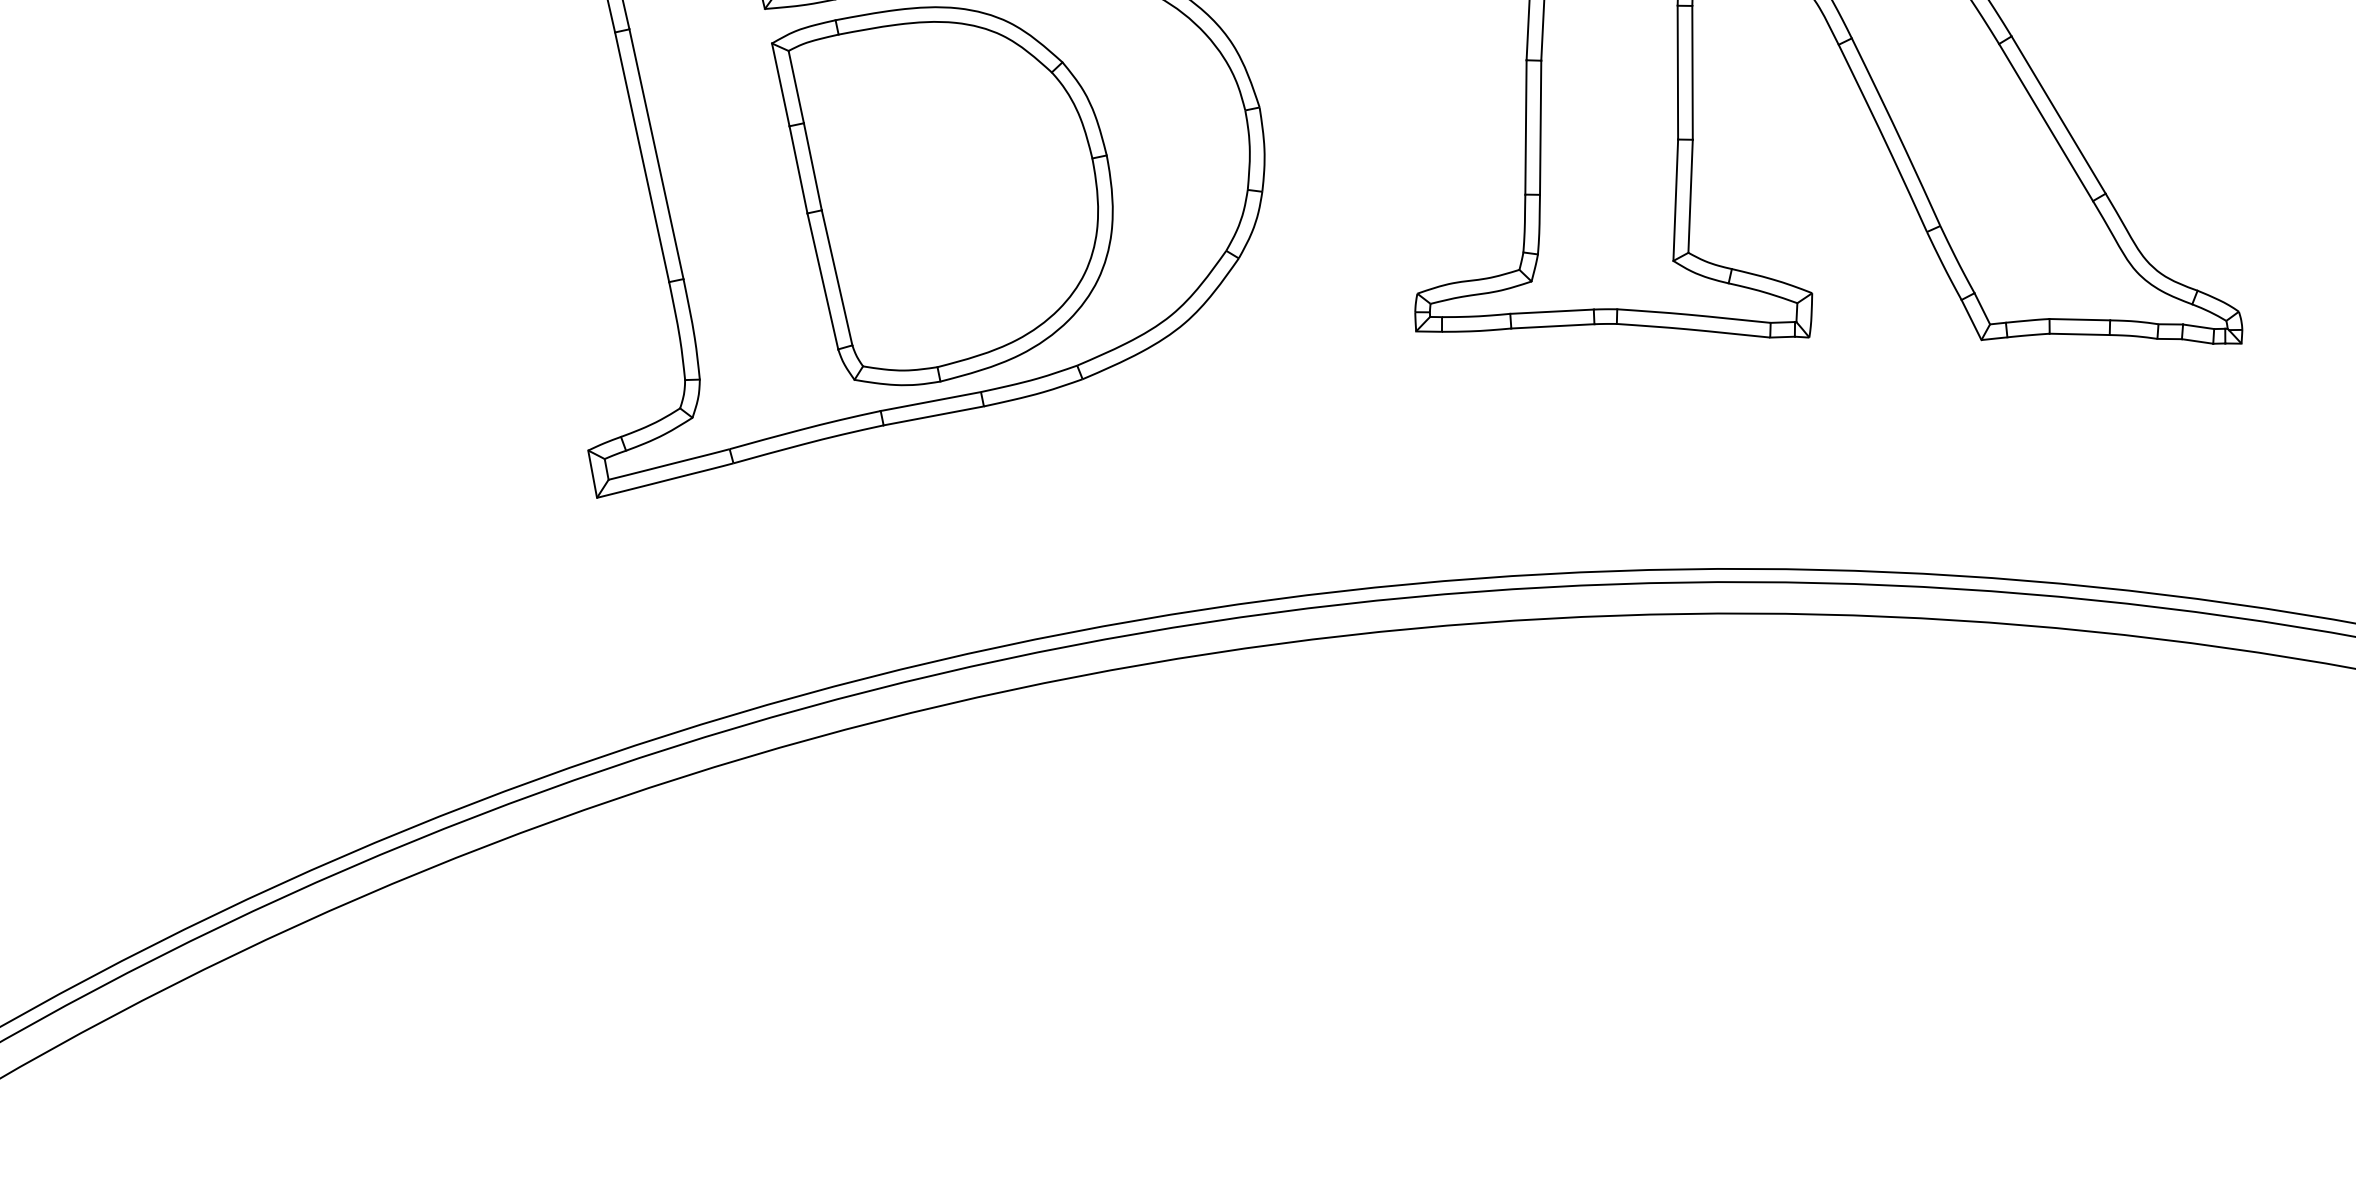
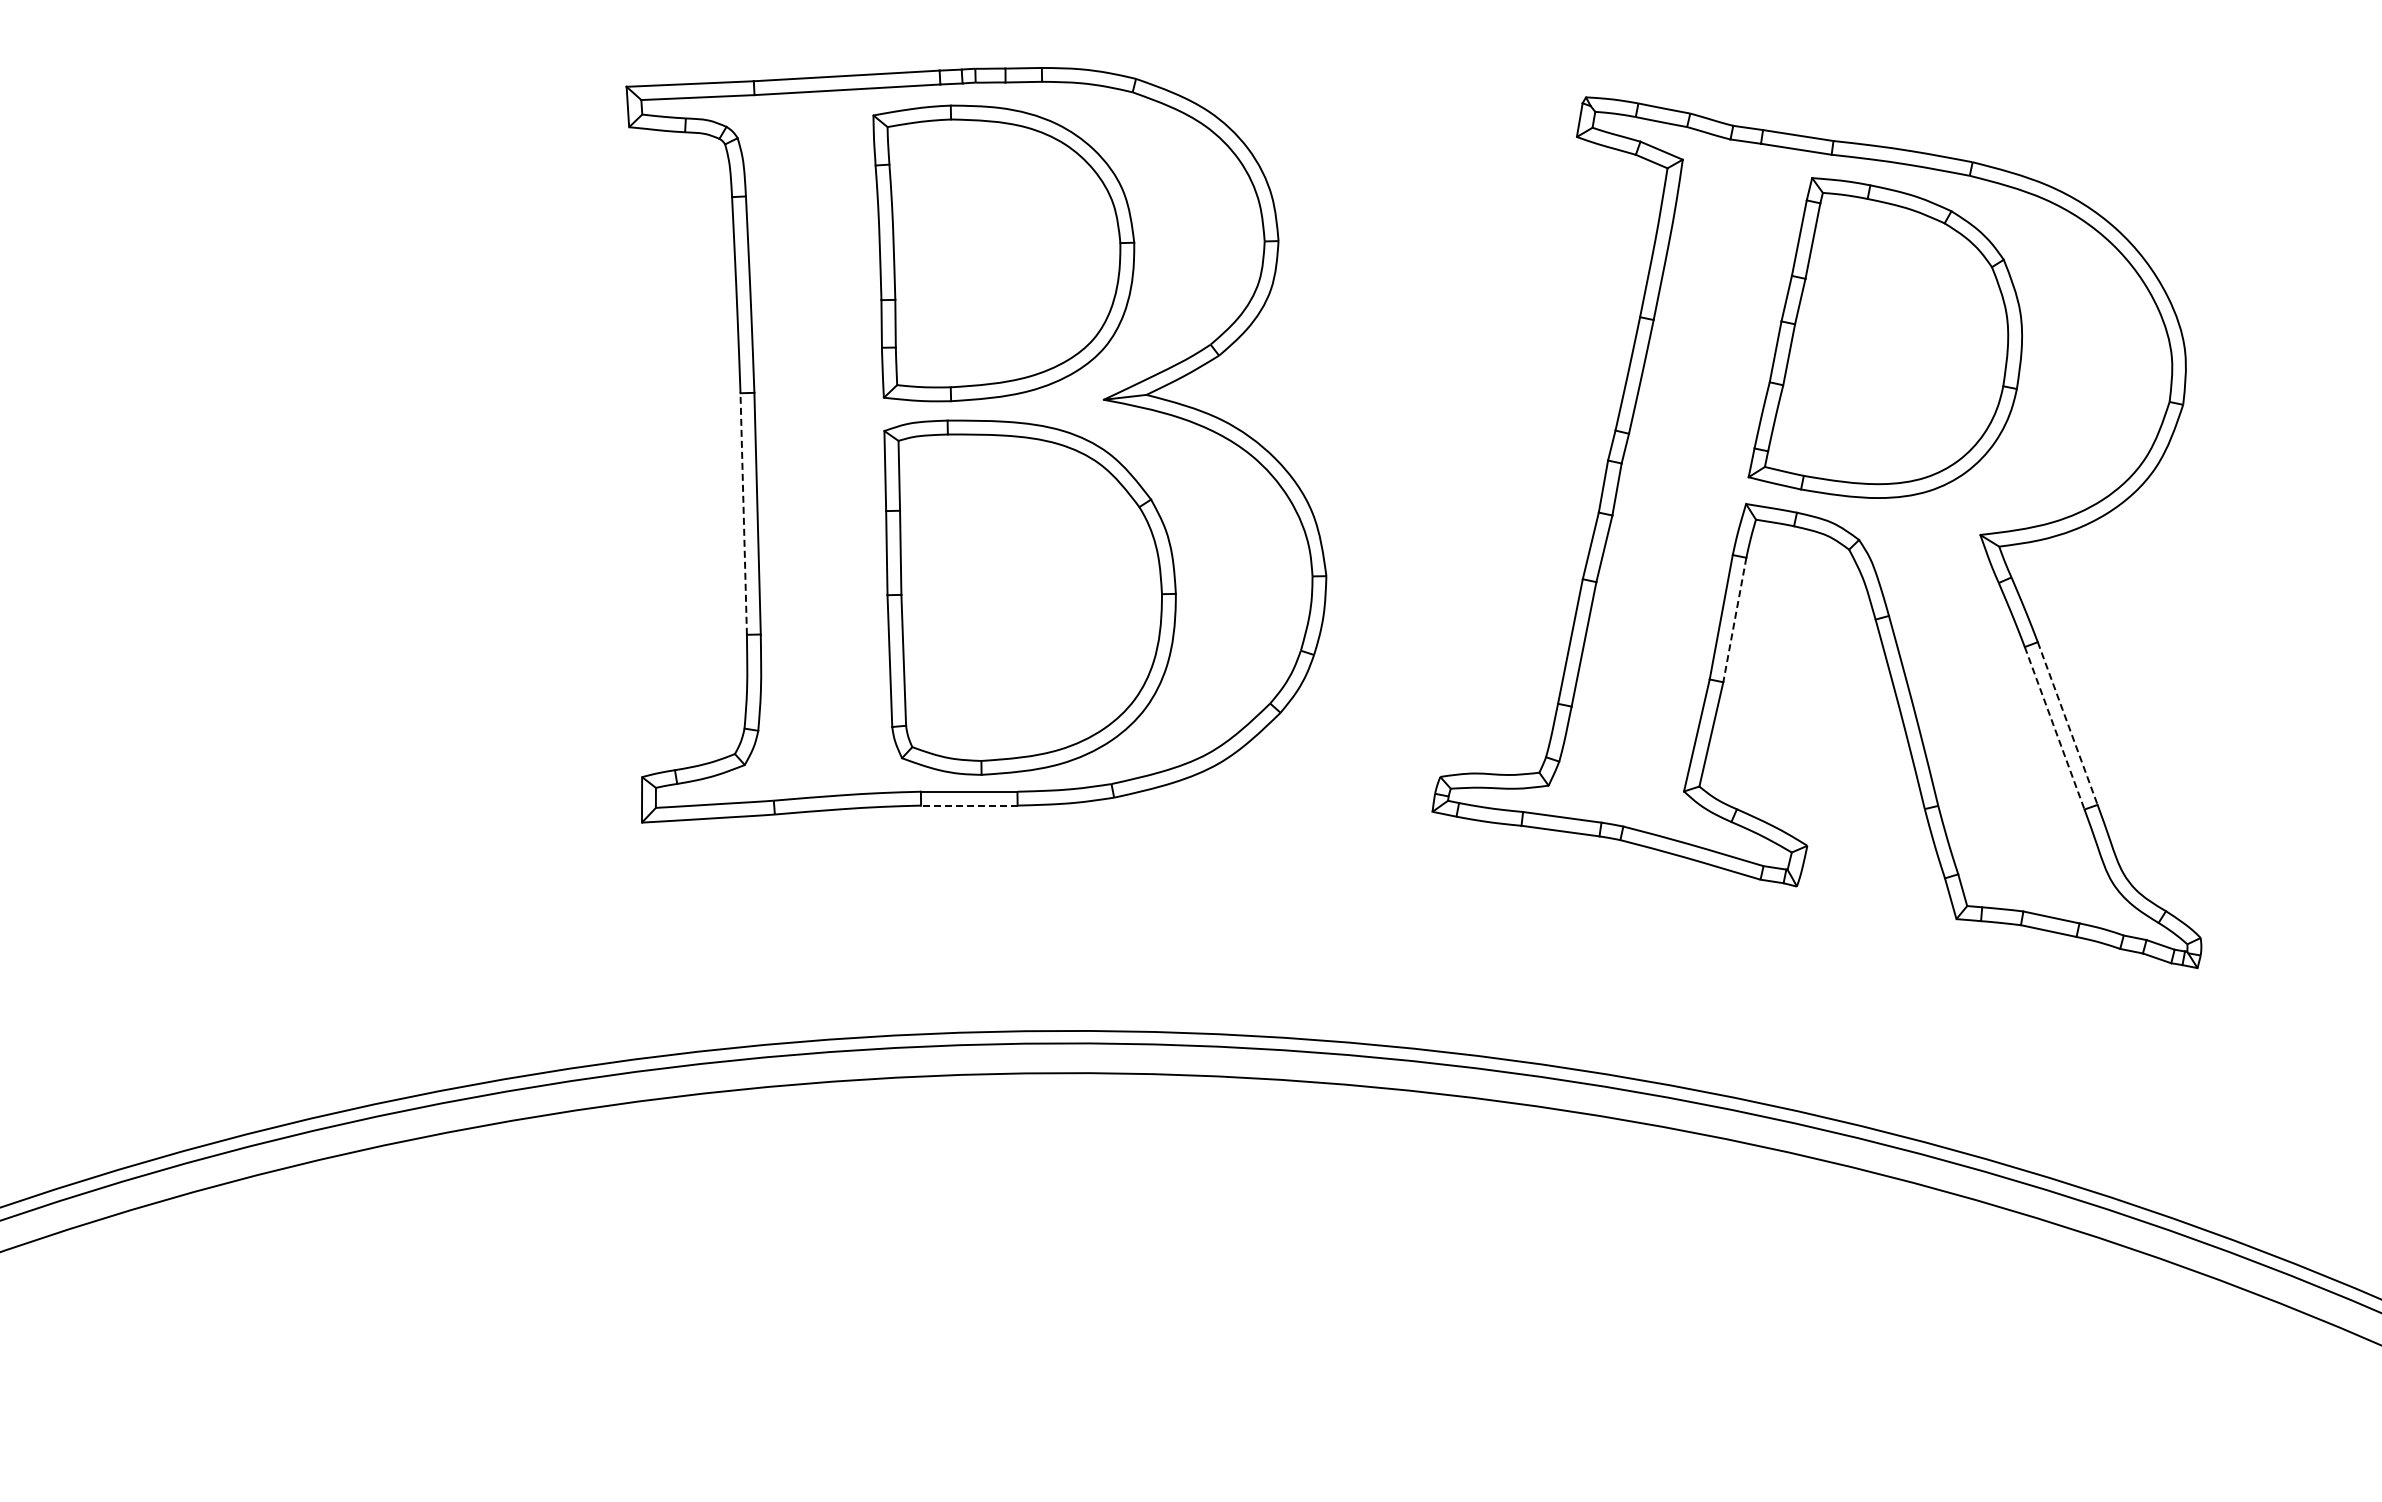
line: (1692, 73) -> (1734, 620), solid -> dashed
line: (2058, 115) -> (2067, 723), solid -> dashed
line: (2045, 122) -> (2054, 728), solid -> dashed
line: (642, 157) -> (743, 514), solid -> dashed
line: (932, 415) -> (968, 805), solid -> dashed

